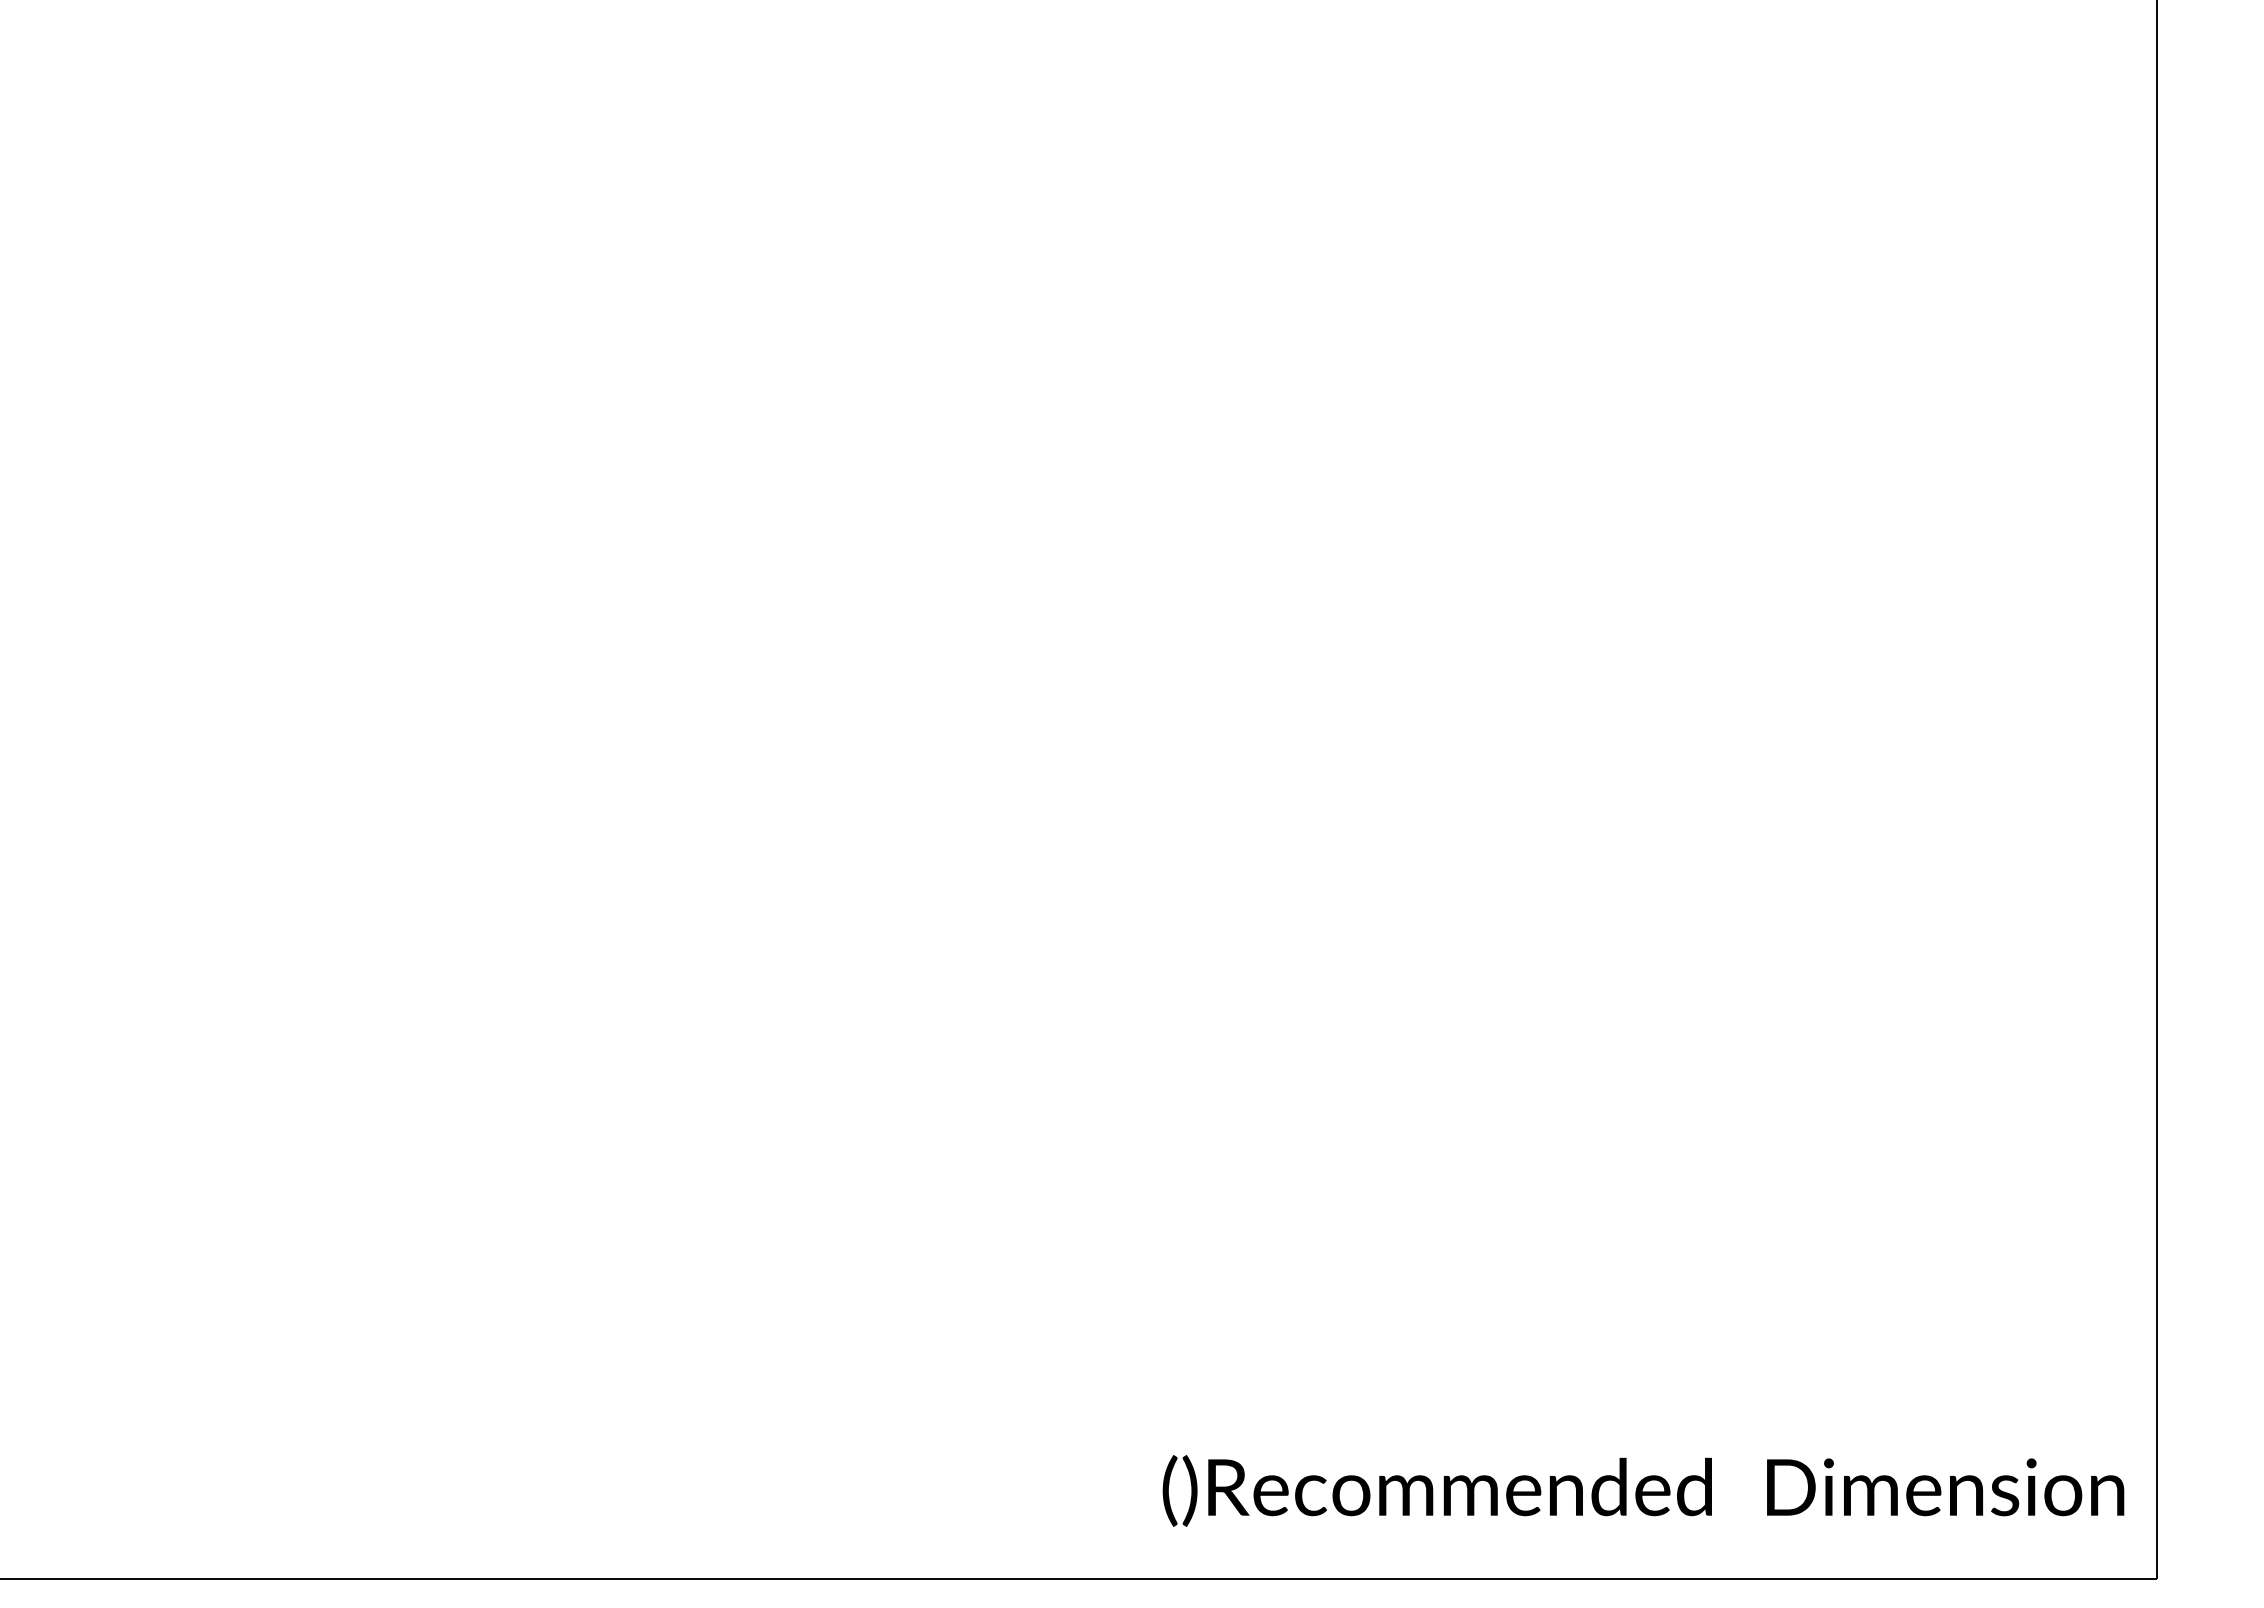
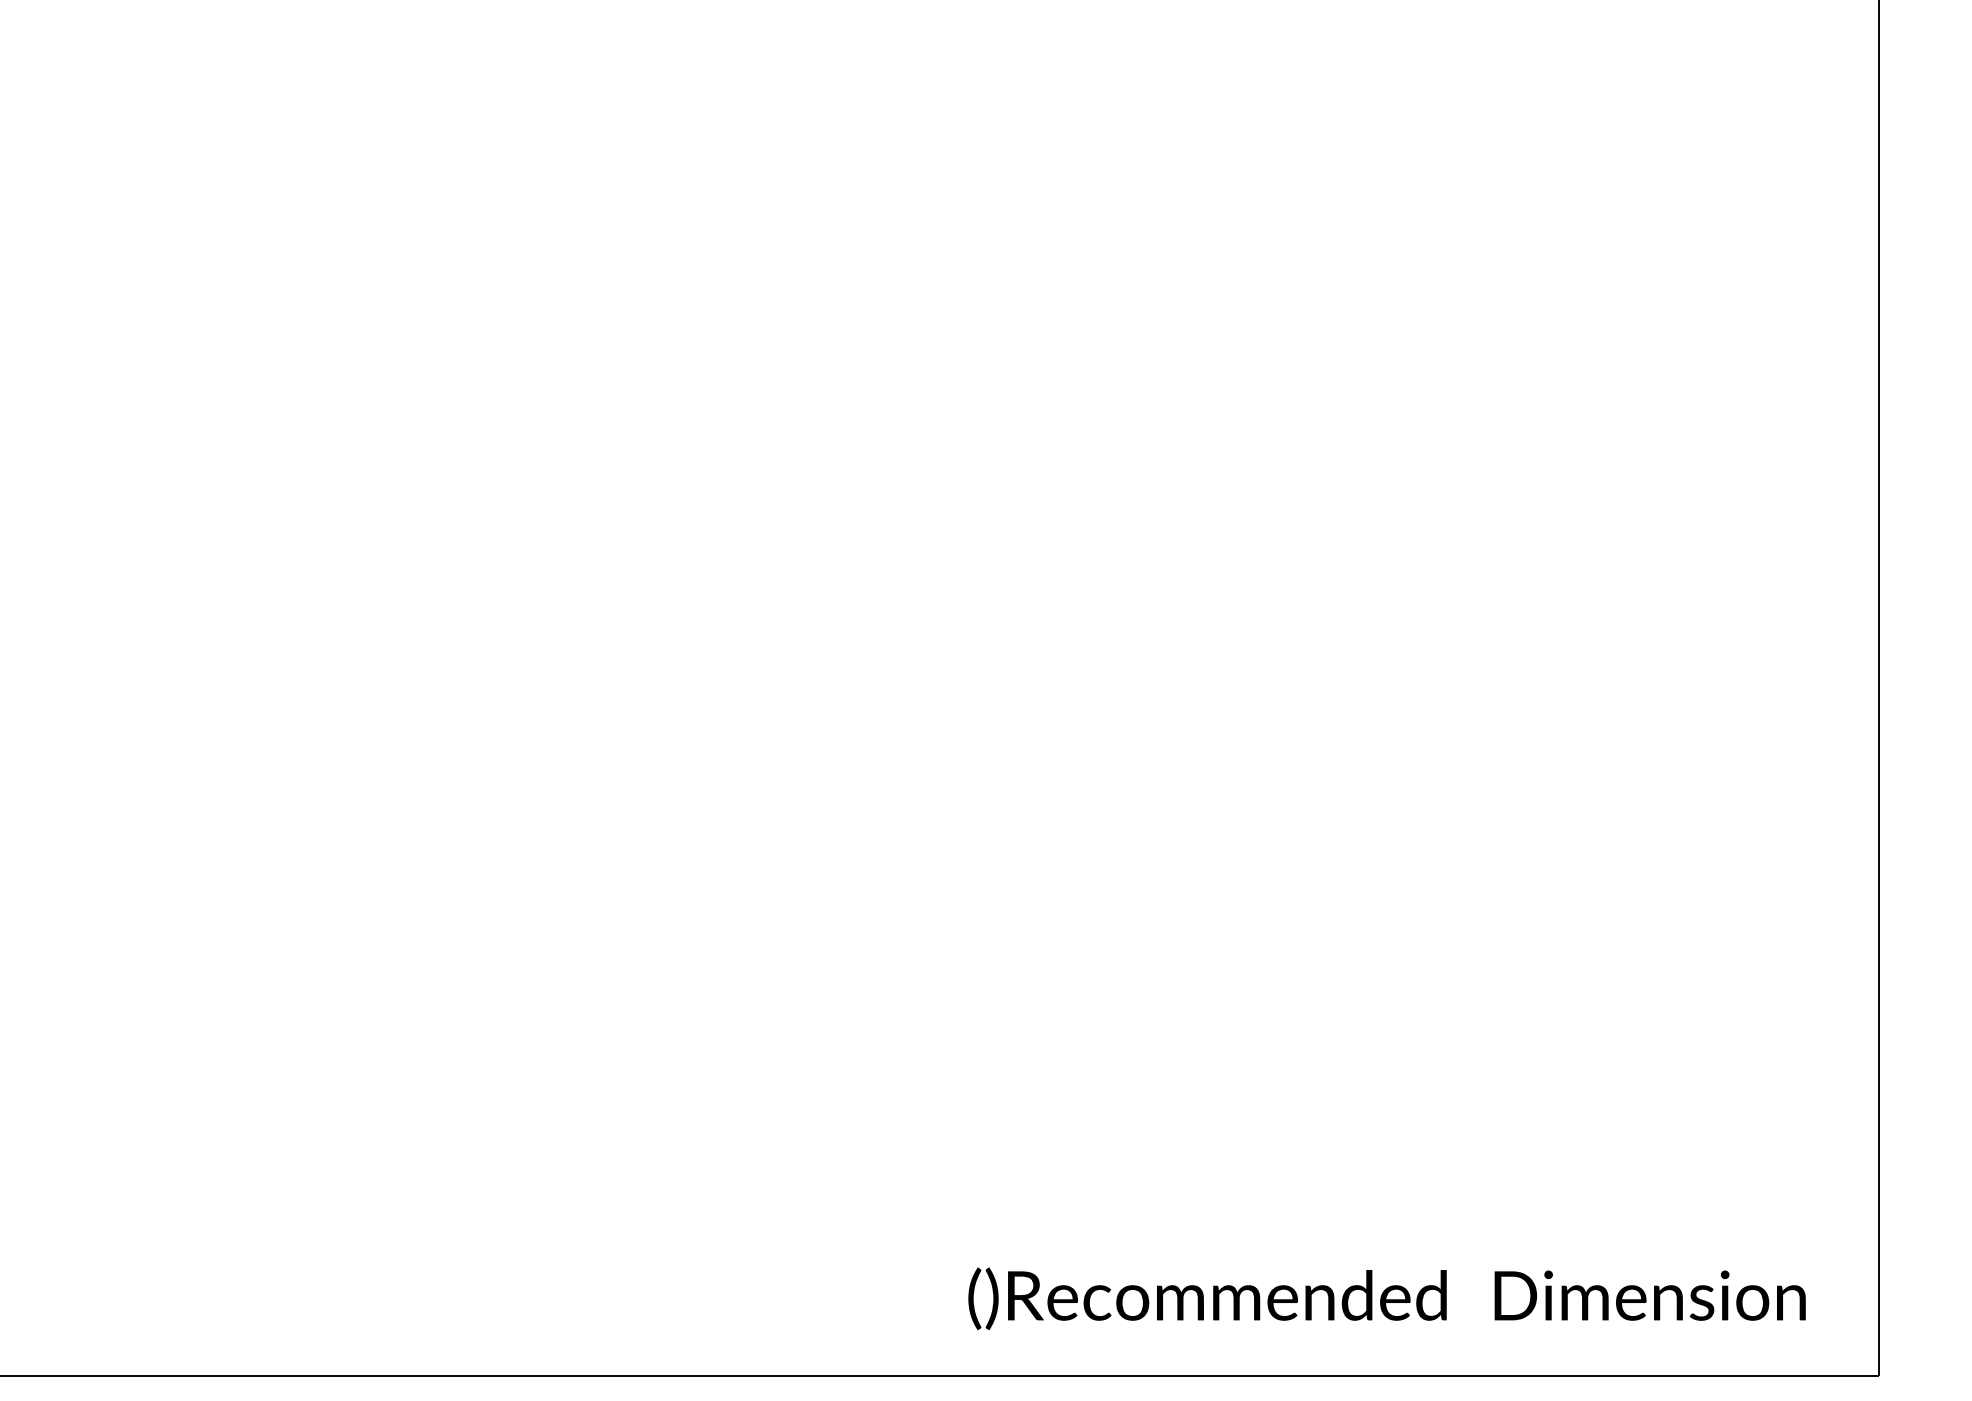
text: (1643, 1490) -> (1387, 1298), moved

